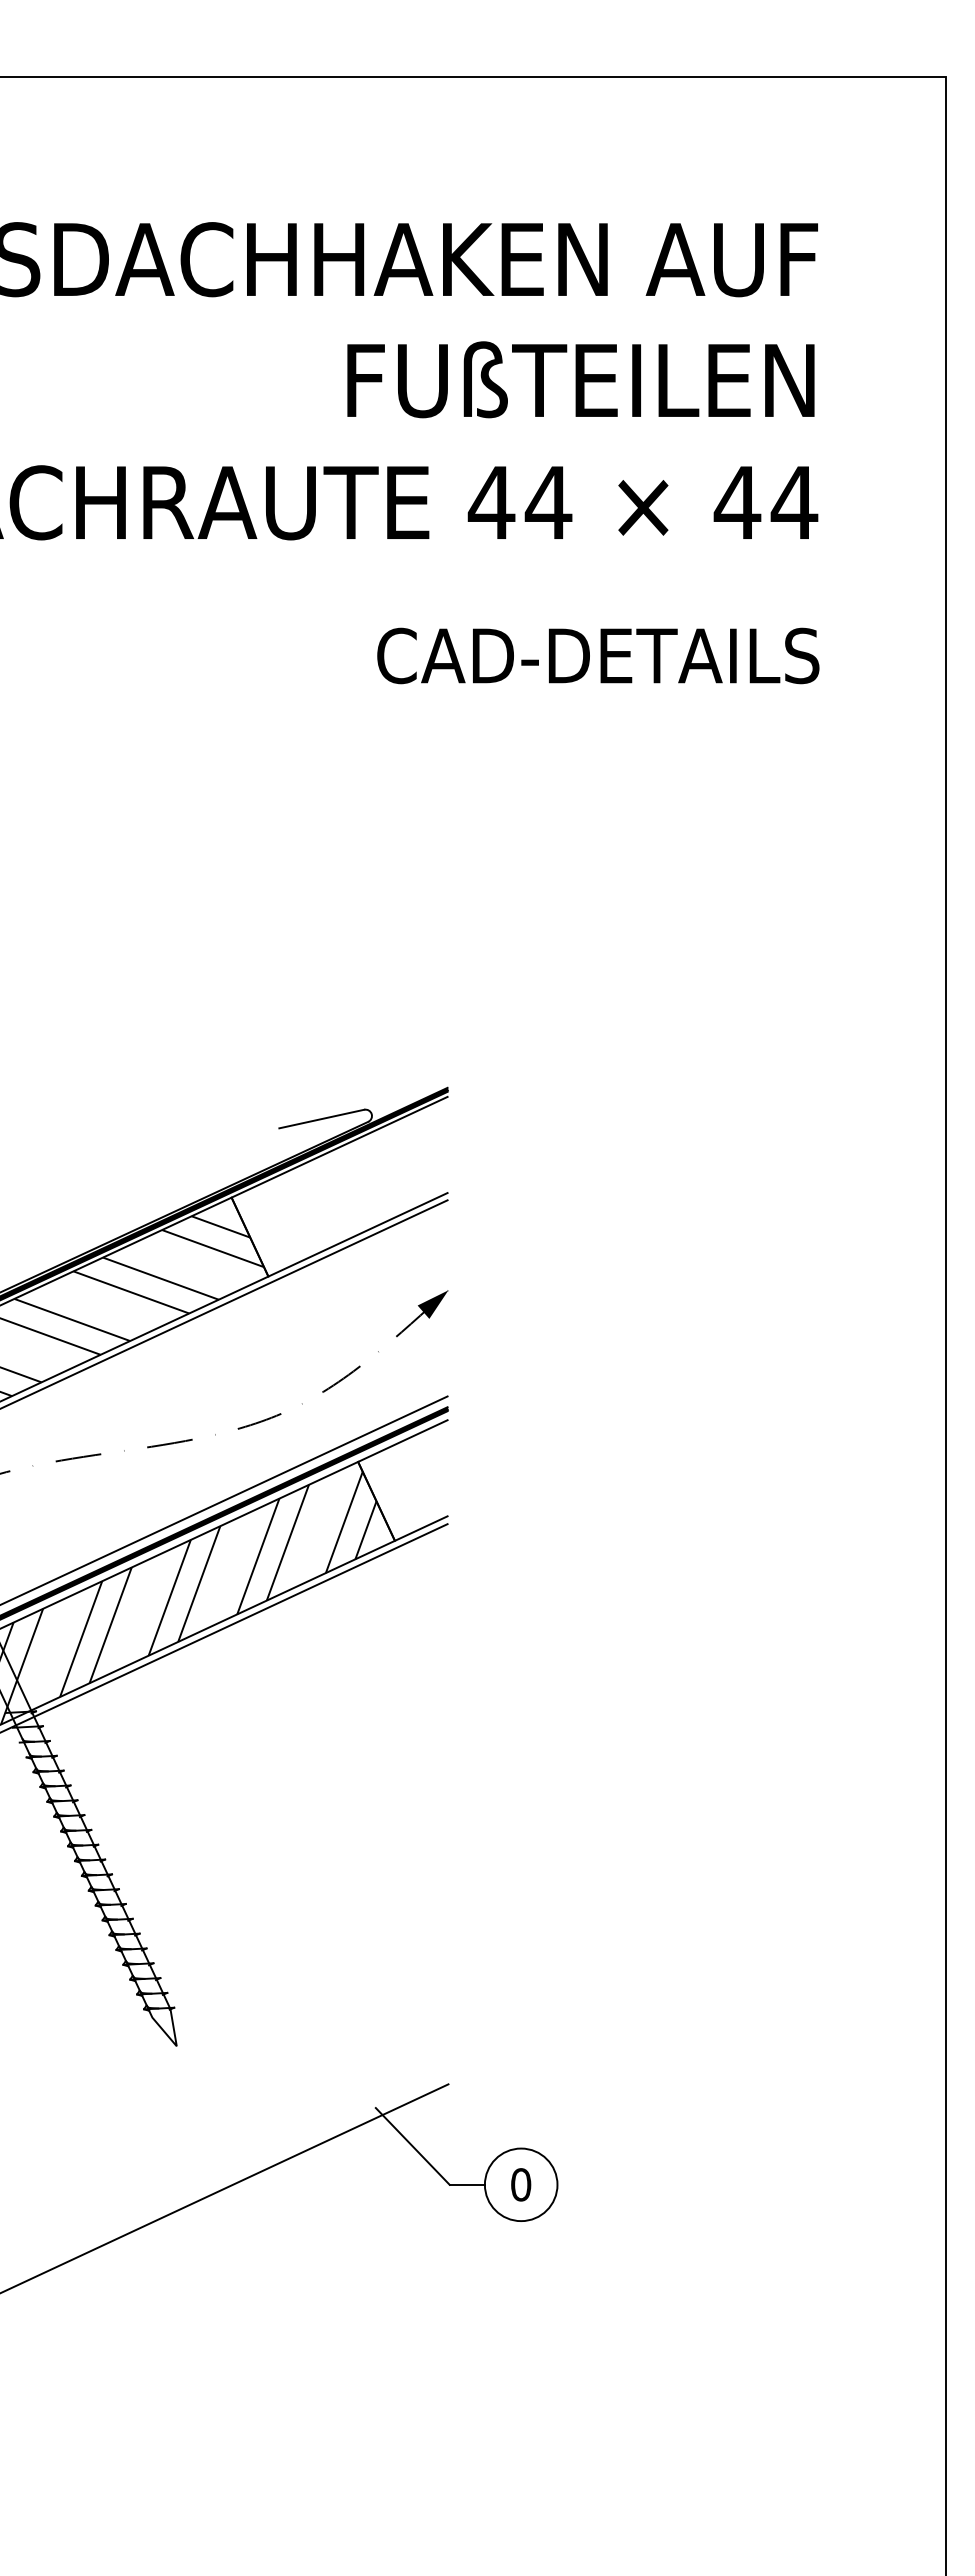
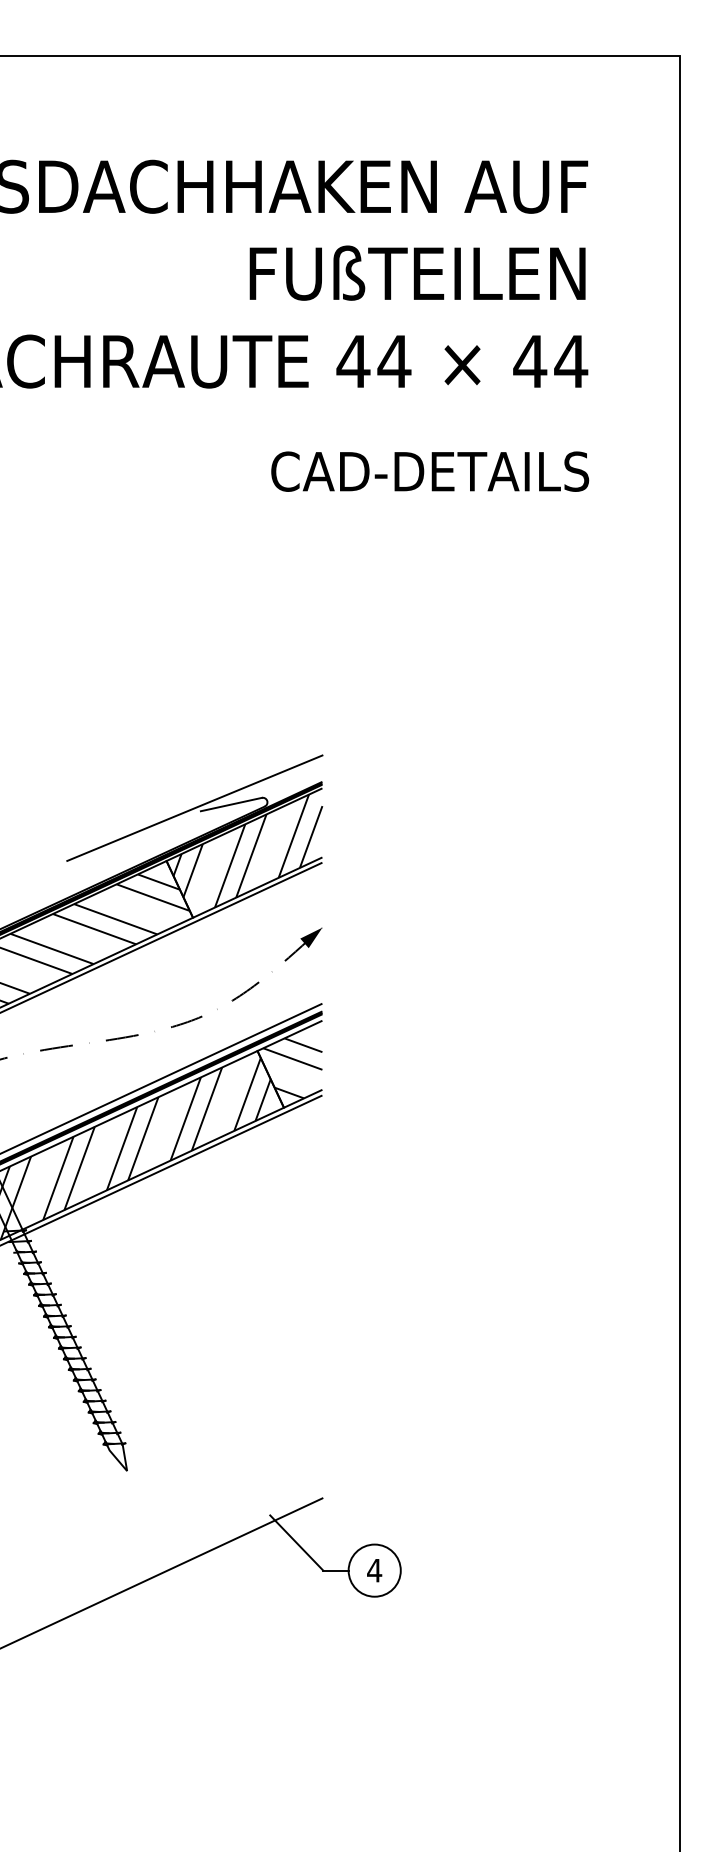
line: (270, 1123) -> (194, 807), added
hatch: (344, 1183) -> (247, 850), added
hatch: (407, 1485) -> (292, 1067), added
text: (520, 2184) -> (374, 1570), 0 -> 4

